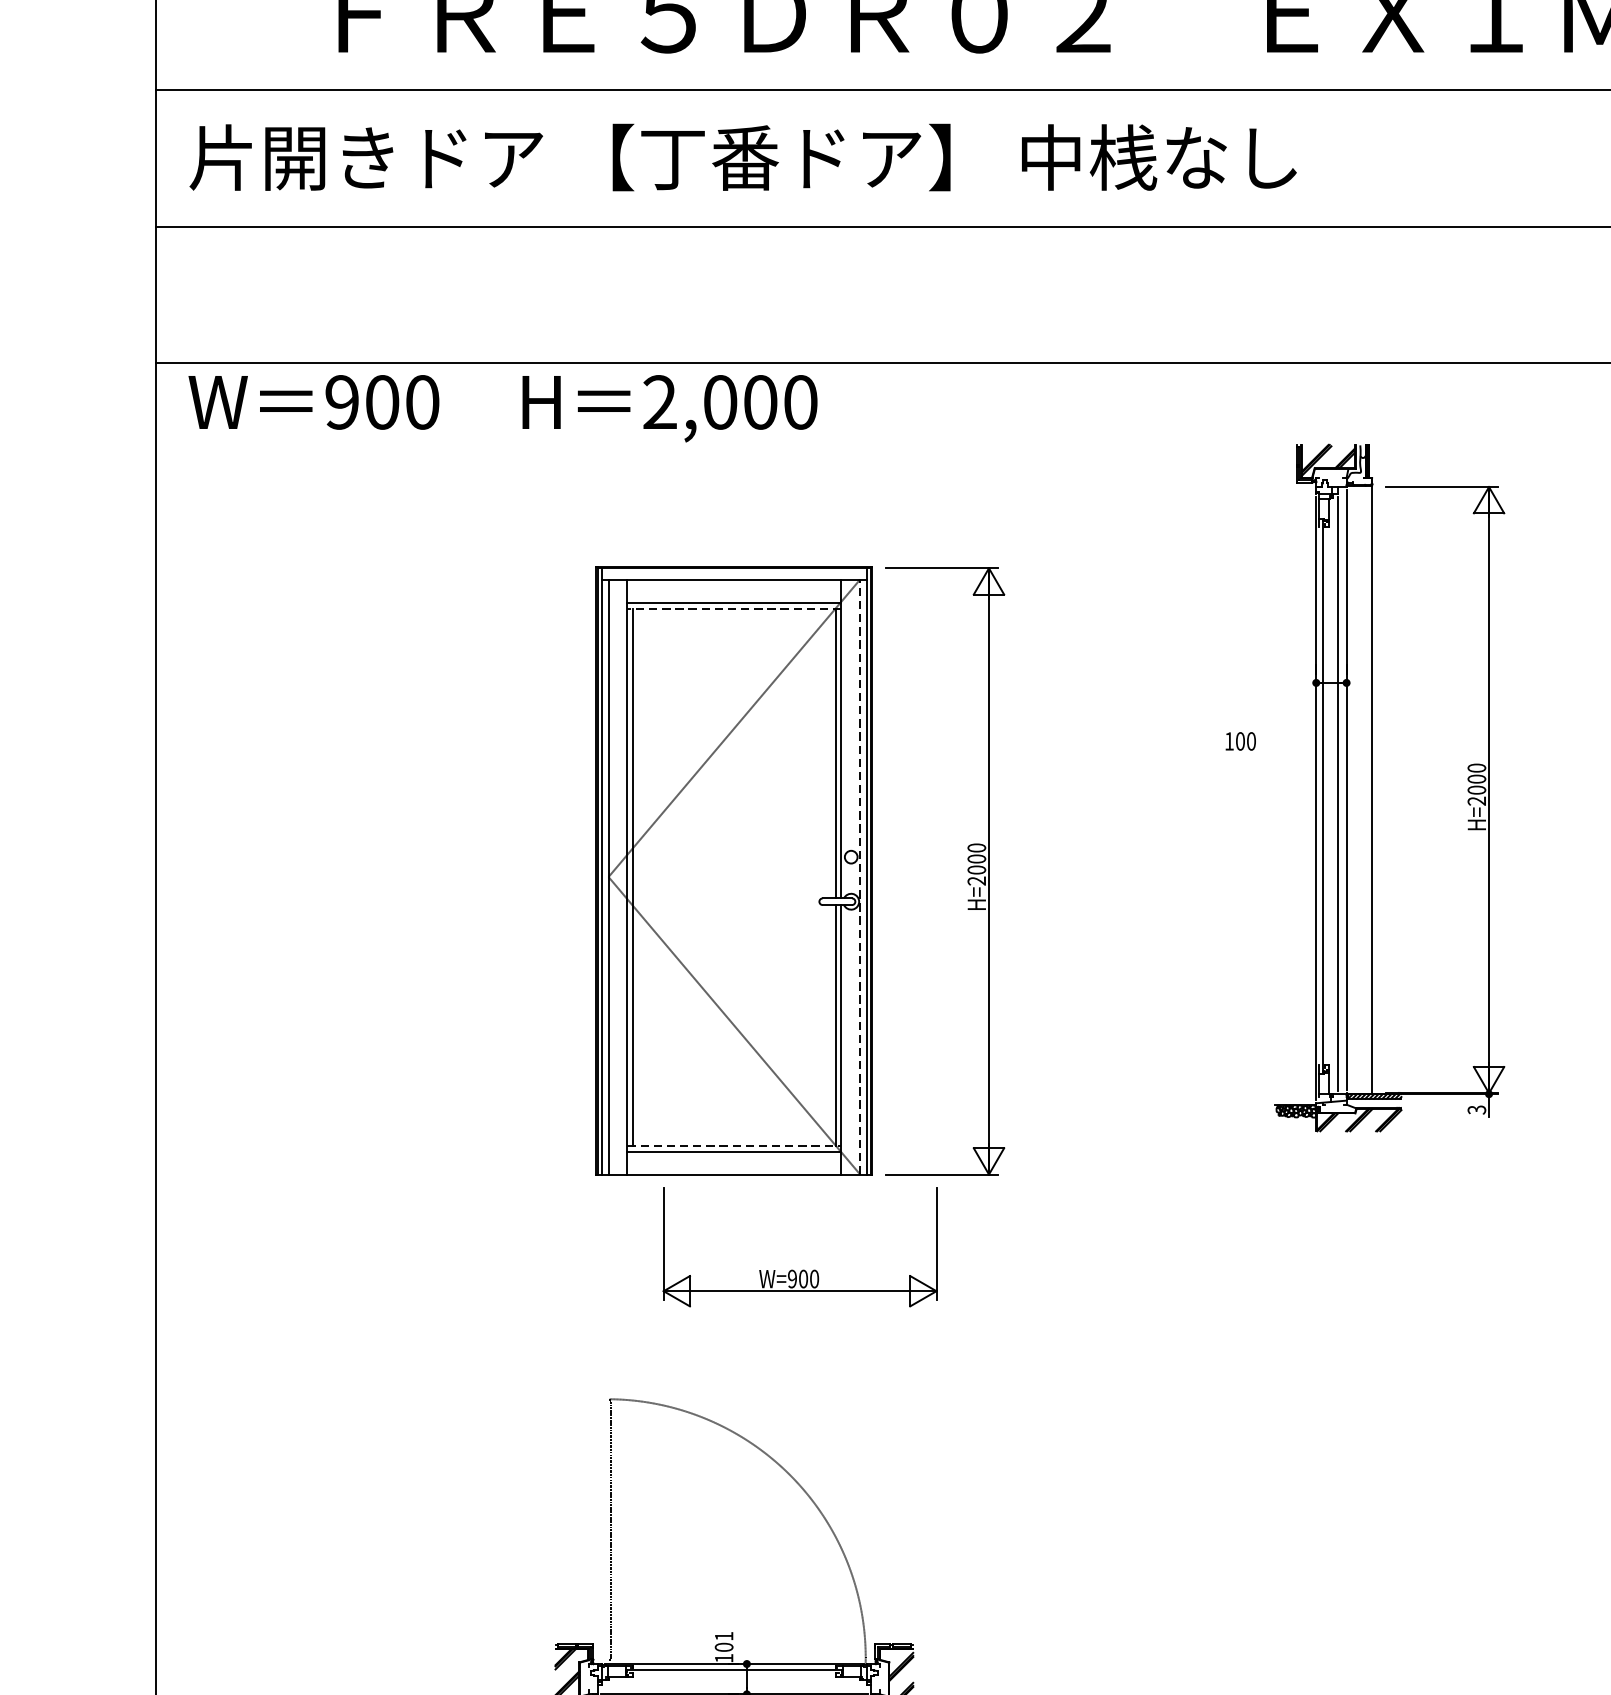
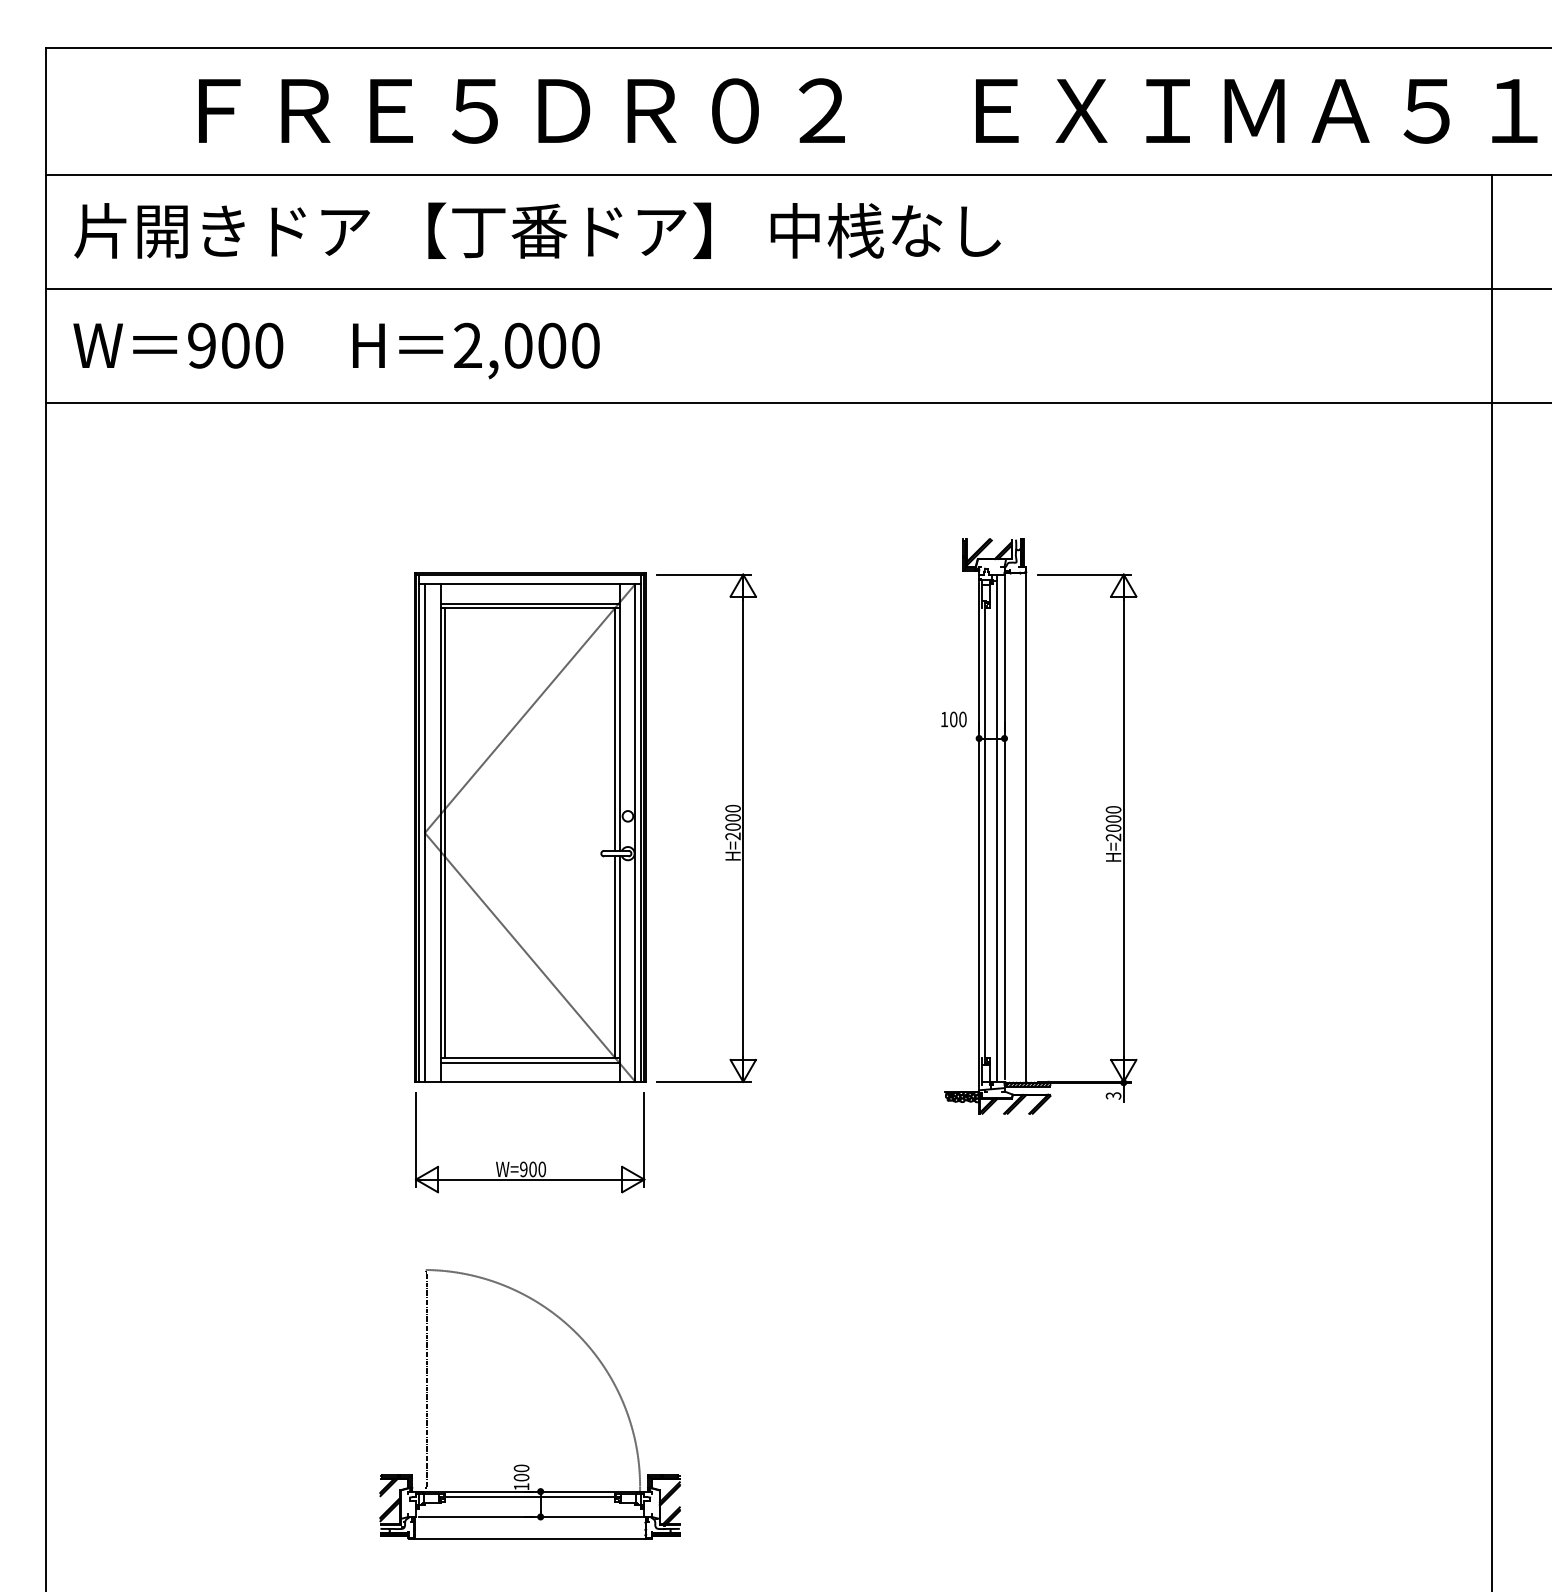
text: (502, 408) -> (336, 350), moved
line: (734, 608) -> (530, 608), dashed -> solid
part: (1372, 788) -> (1026, 826), moved
line: (860, 876) -> (635, 832), dashed -> solid
line: (734, 1146) -> (530, 1058), dashed -> solid
part: (802, 1269) -> (532, 1161), moved
text: (724, 1636) -> (521, 1468), 101 -> 100

